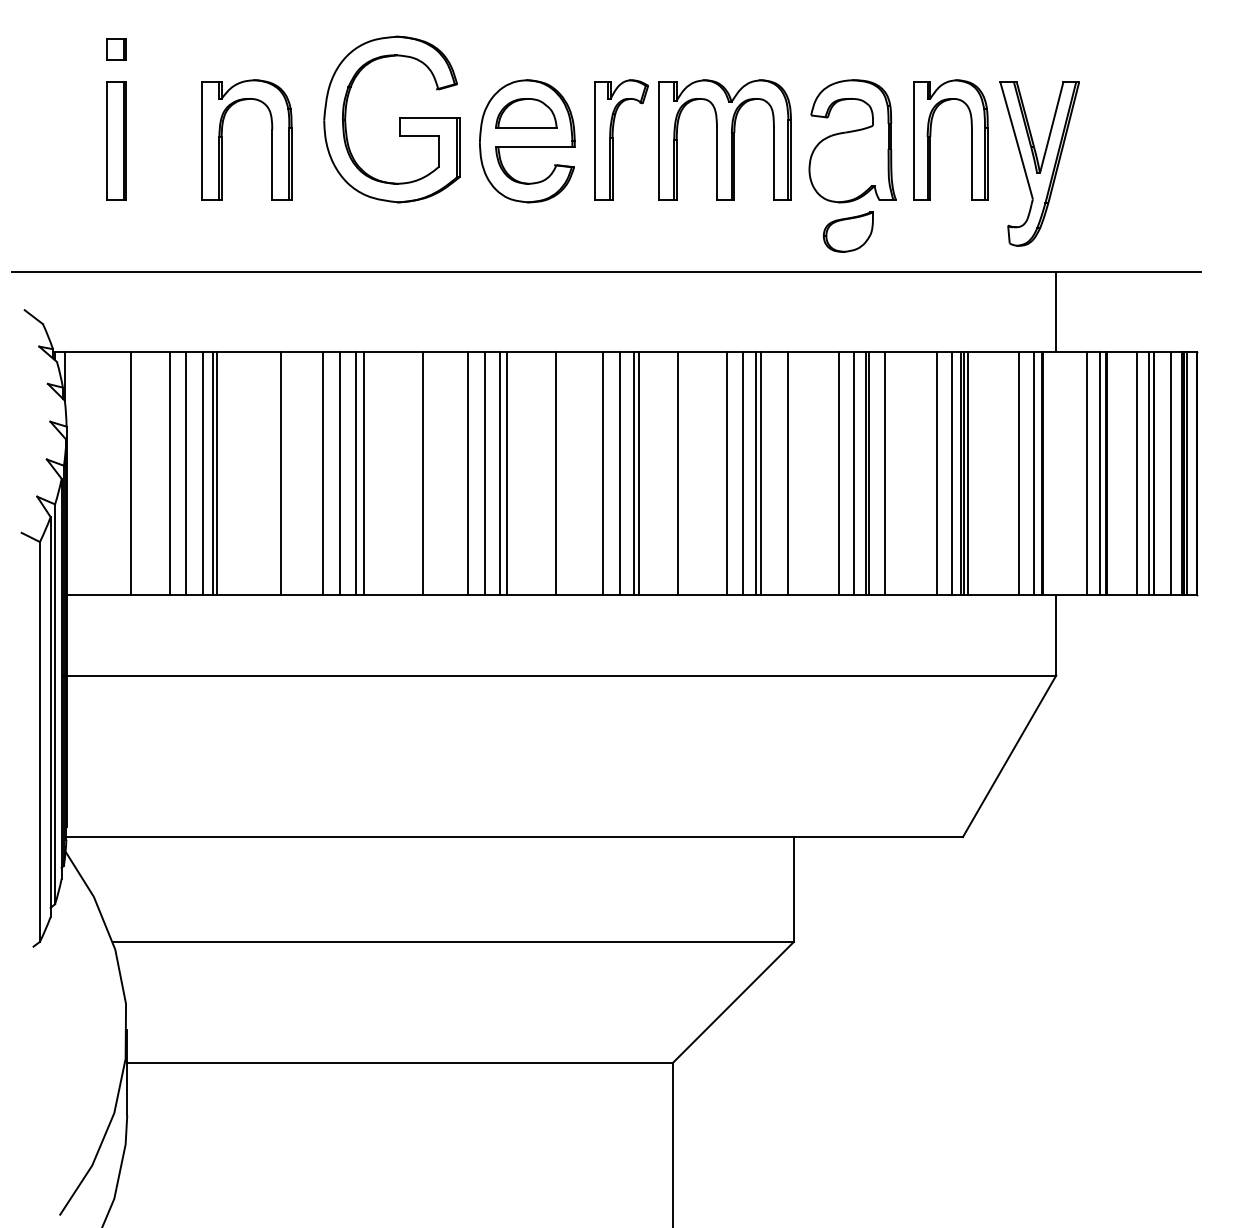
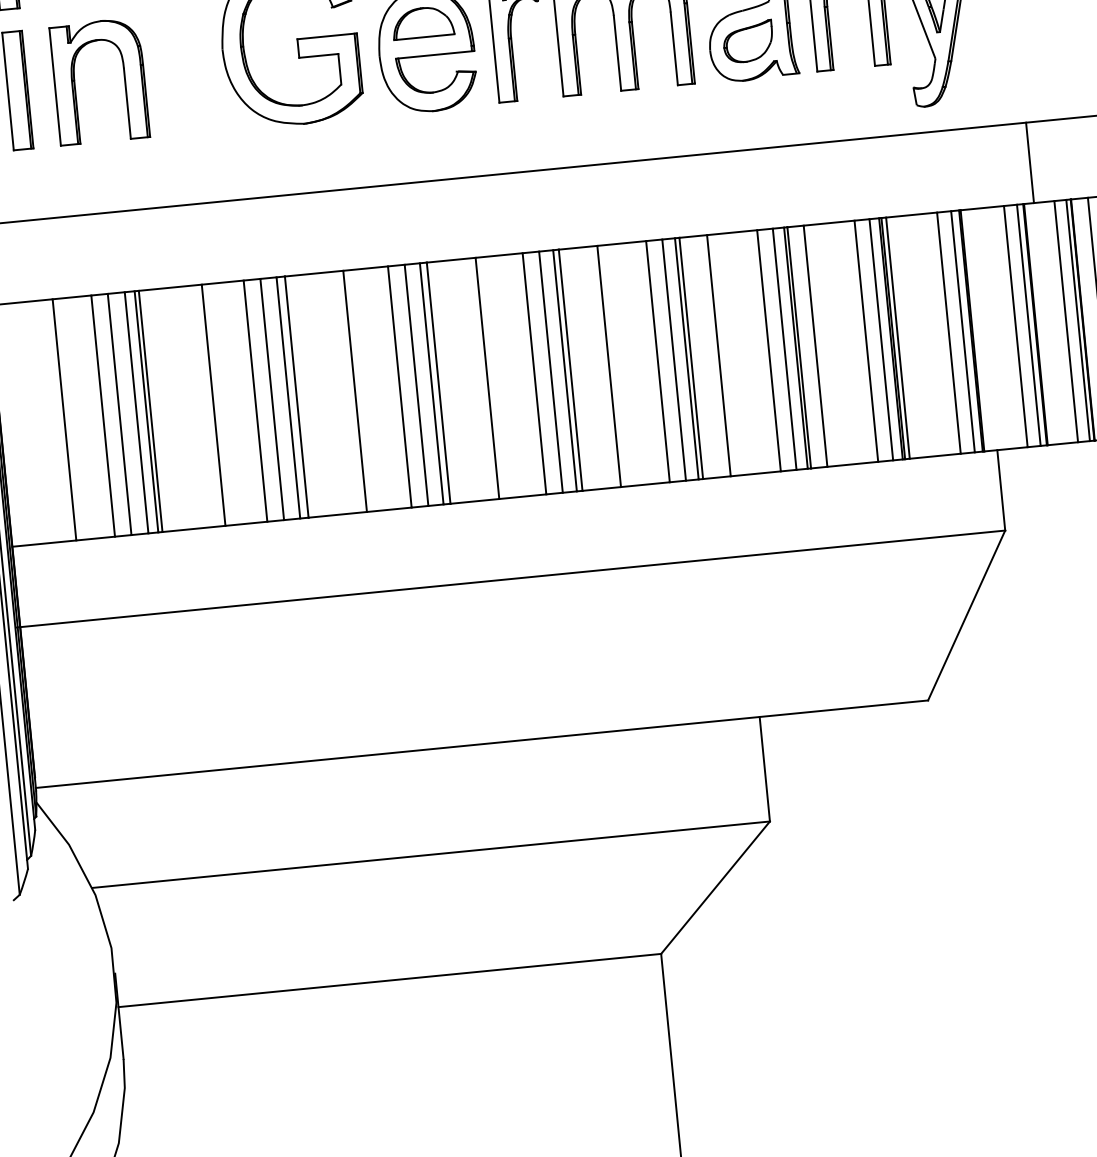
part: (222, 139) -> (75, 83), moved
part: (847, 231) -> (747, 41), moved
line: (1055, 311) -> (1029, 162), moved

